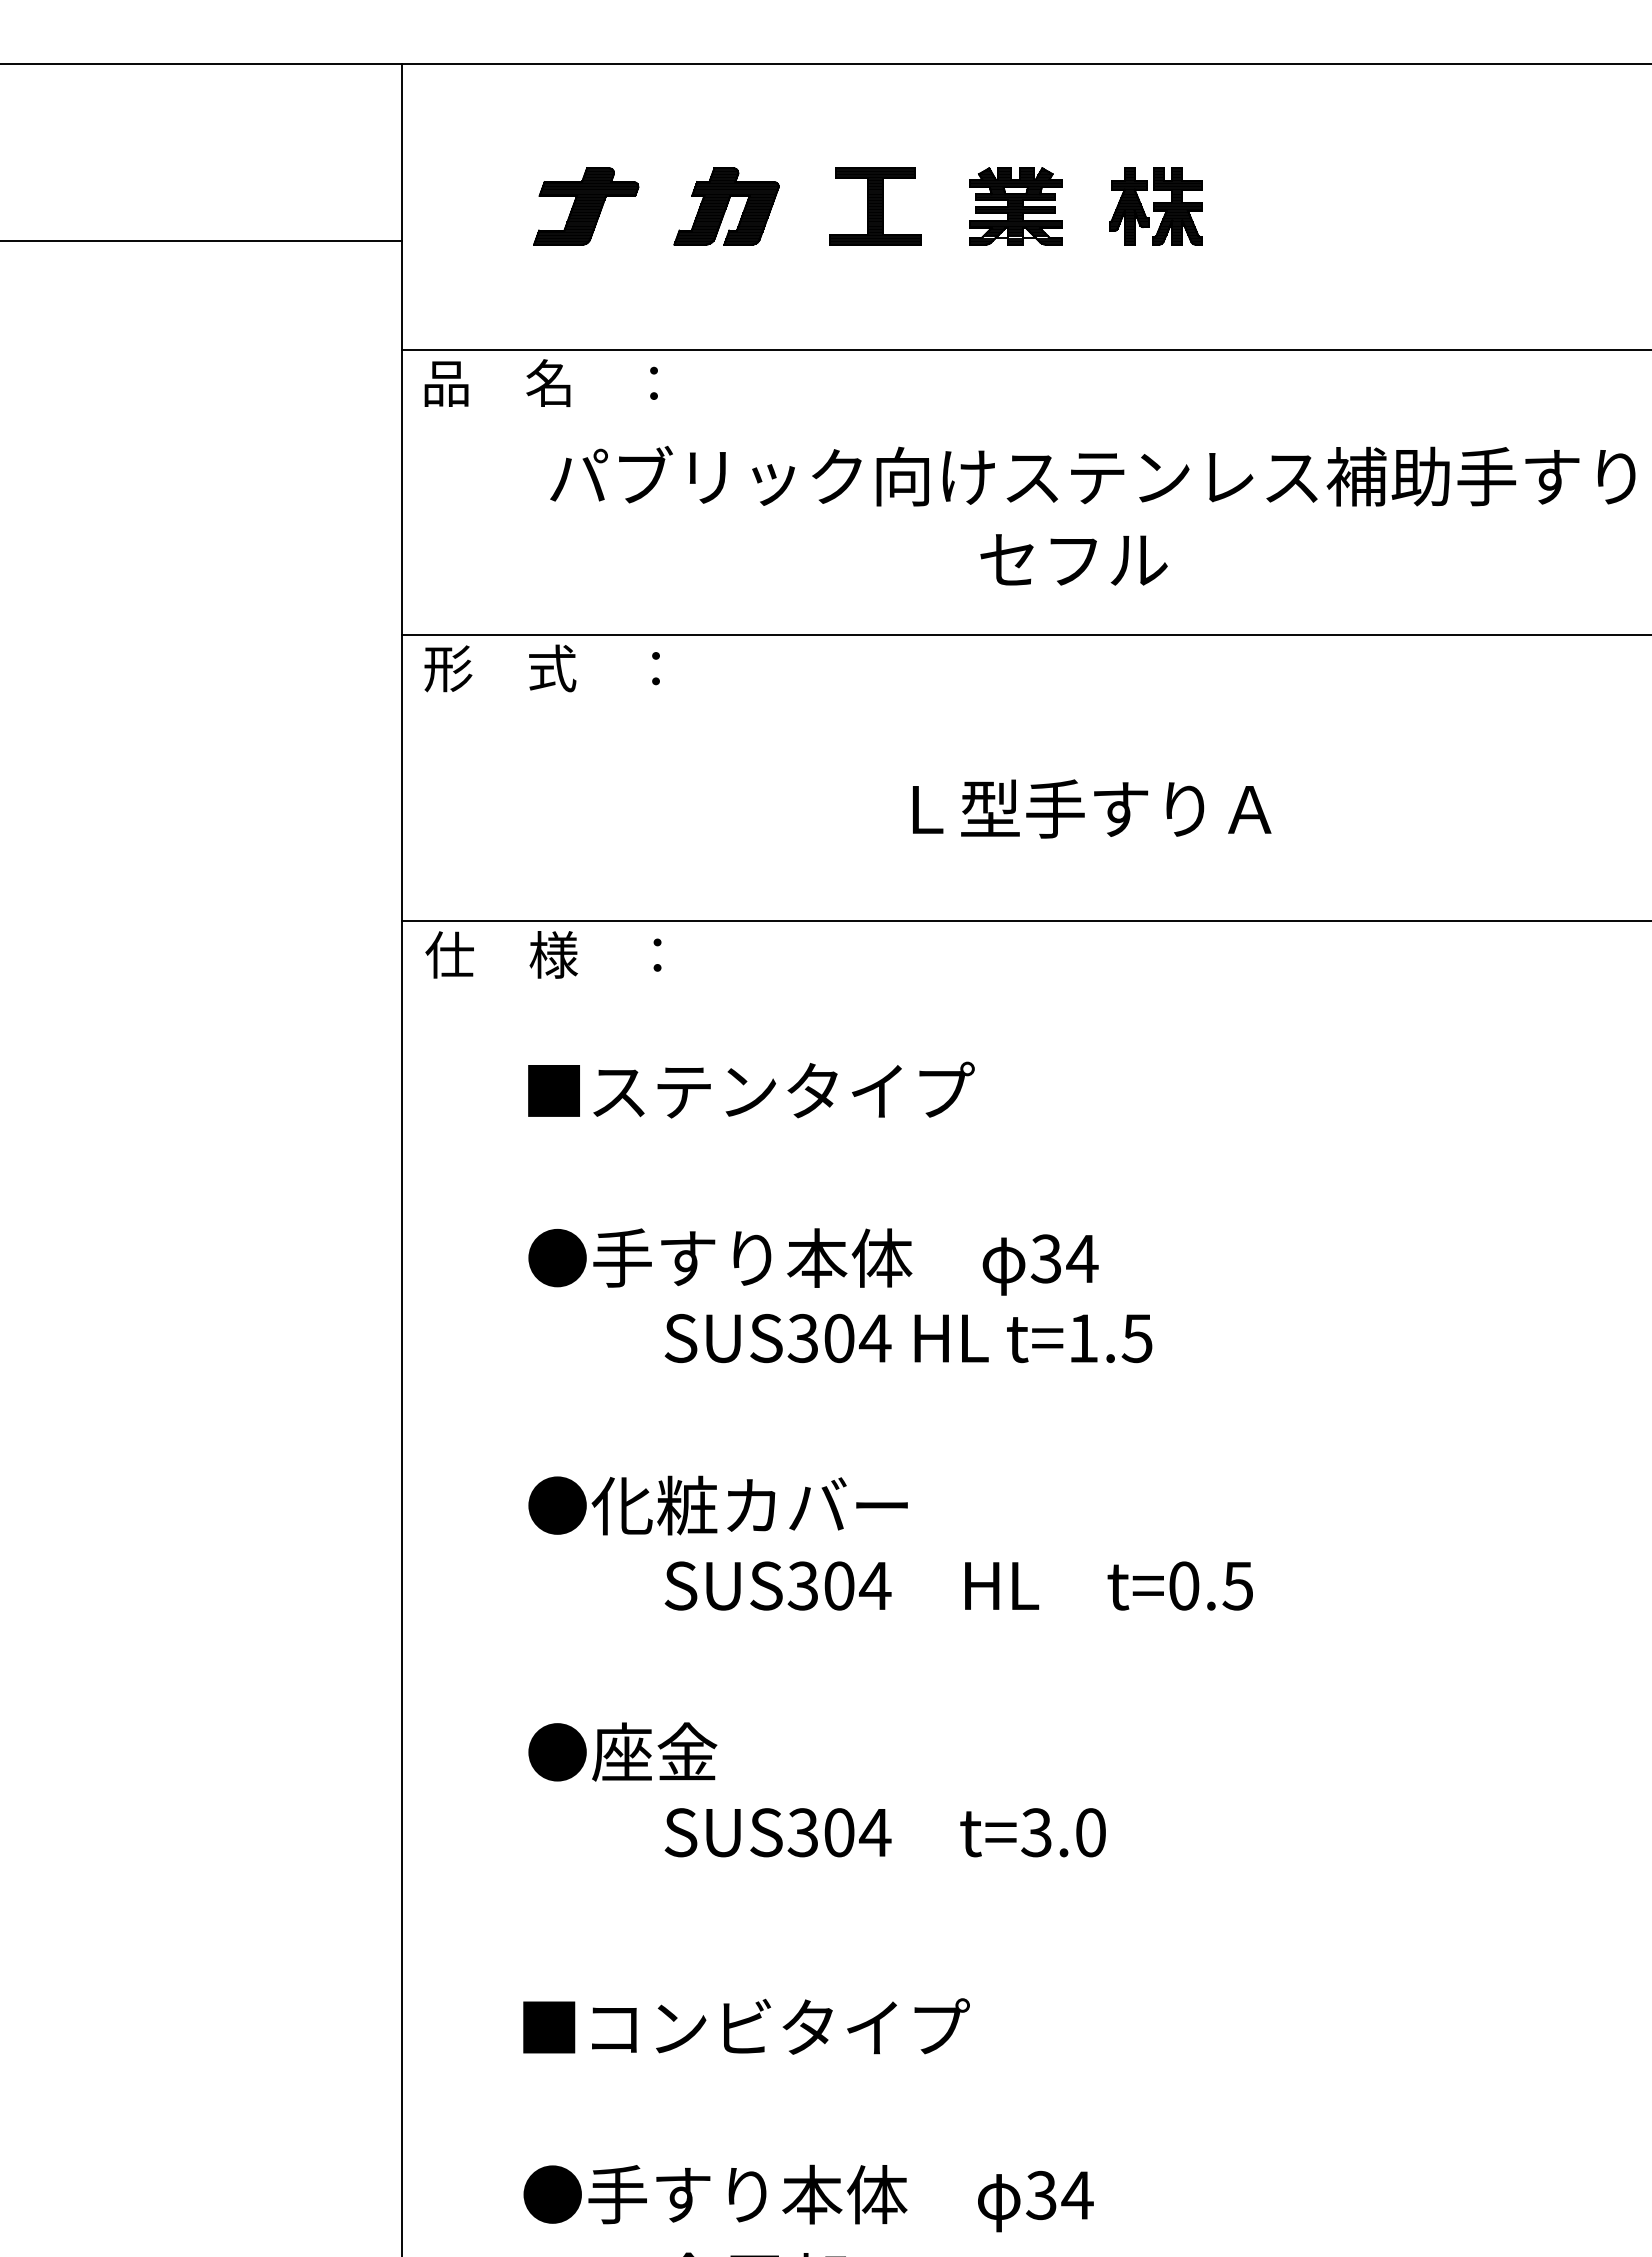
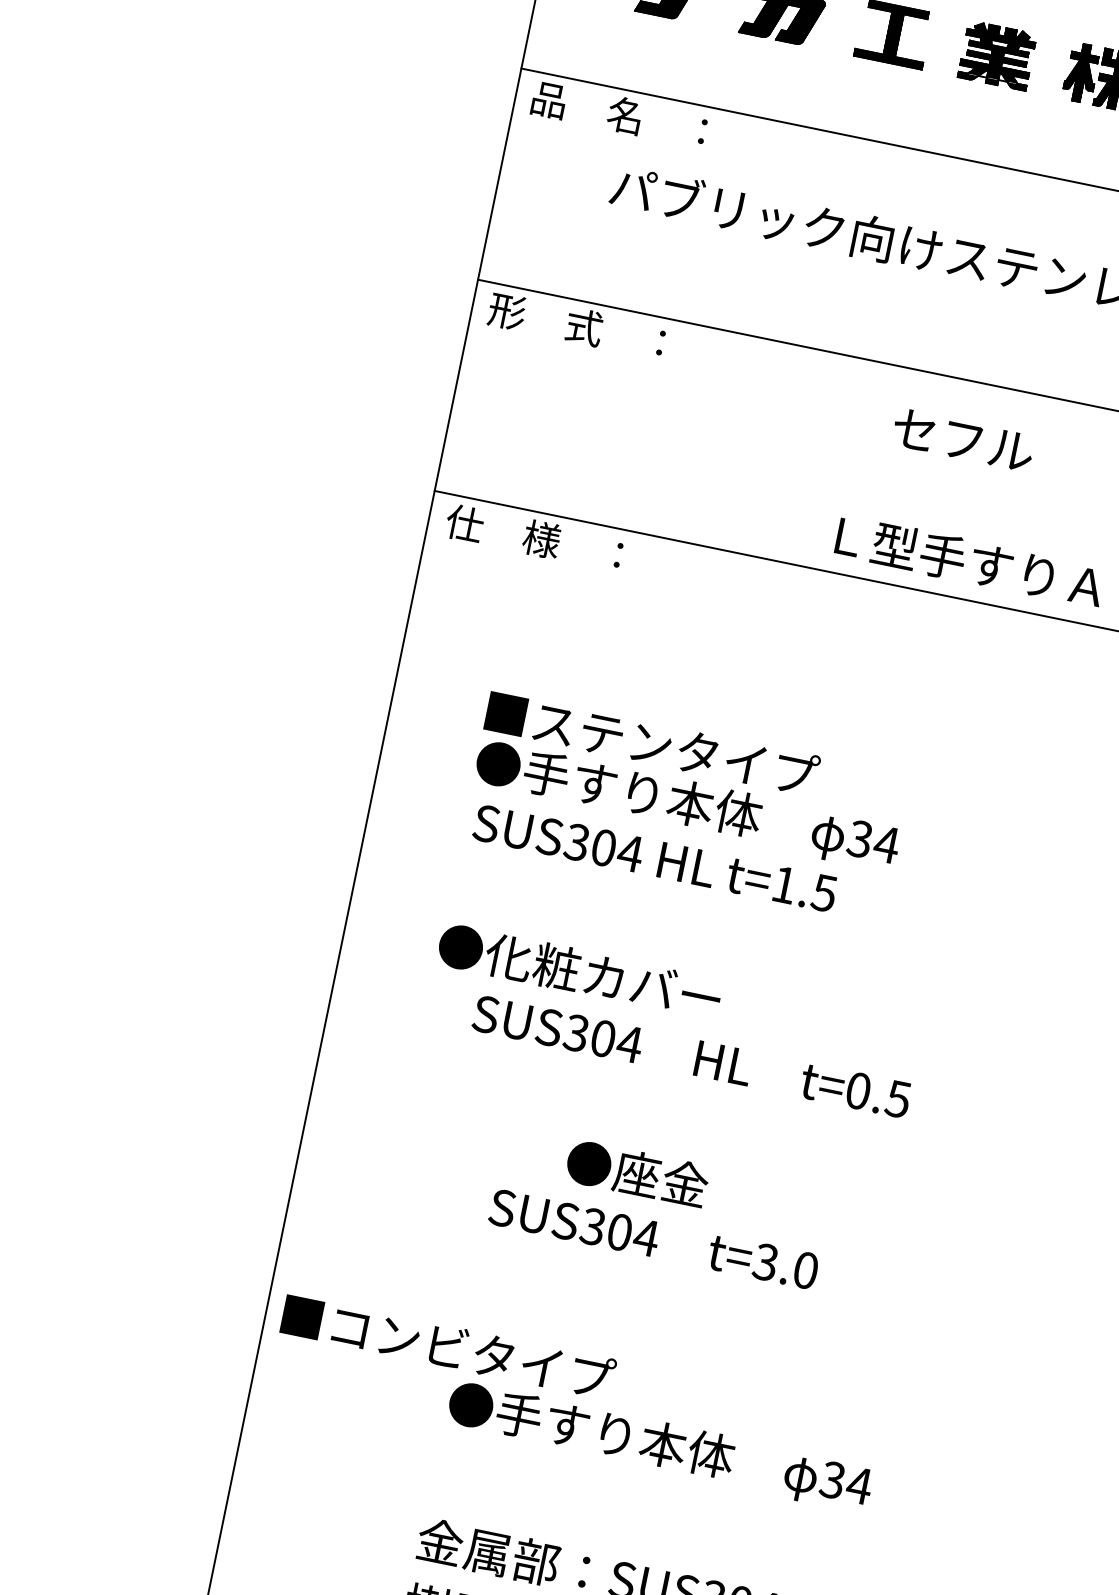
text: (1073, 559) -> (963, 439), moved
text: (1092, 808) -> (970, 561), moved
text: (751, 1089) -> (652, 743), moved
text: (908, 1338) -> (655, 858), moved
text: (958, 1585) -> (691, 1056), moved
text: (622, 1751) -> (637, 1173), moved
text: (746, 2026) -> (448, 1346), moved
text: (808, 2198) -> (659, 1447), moved

